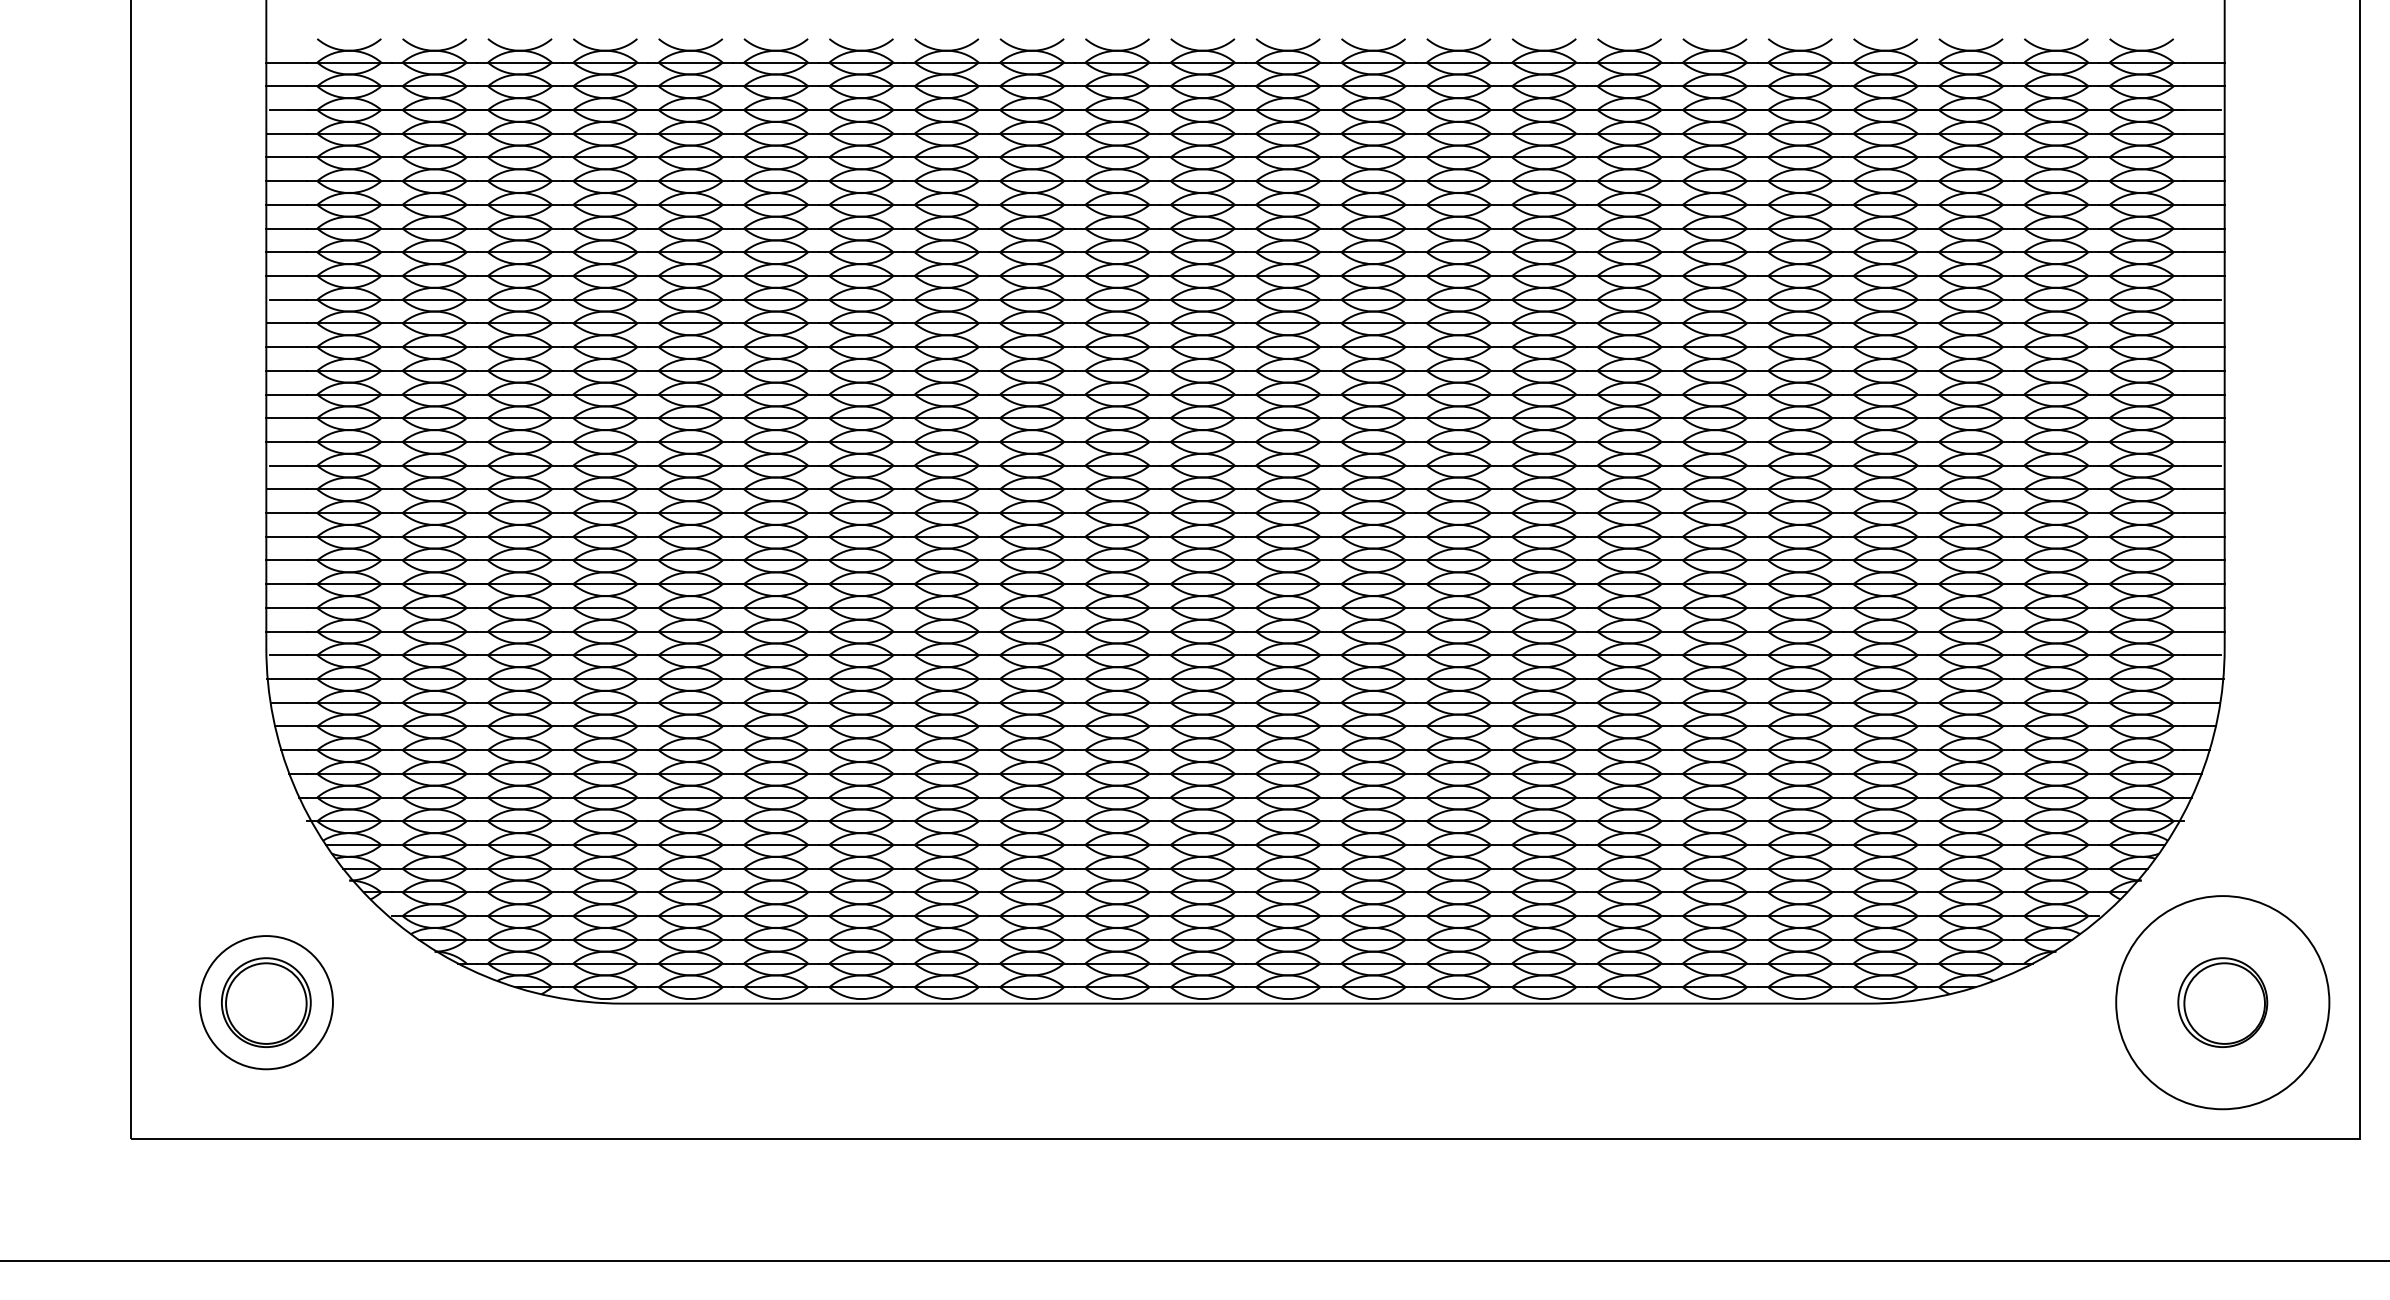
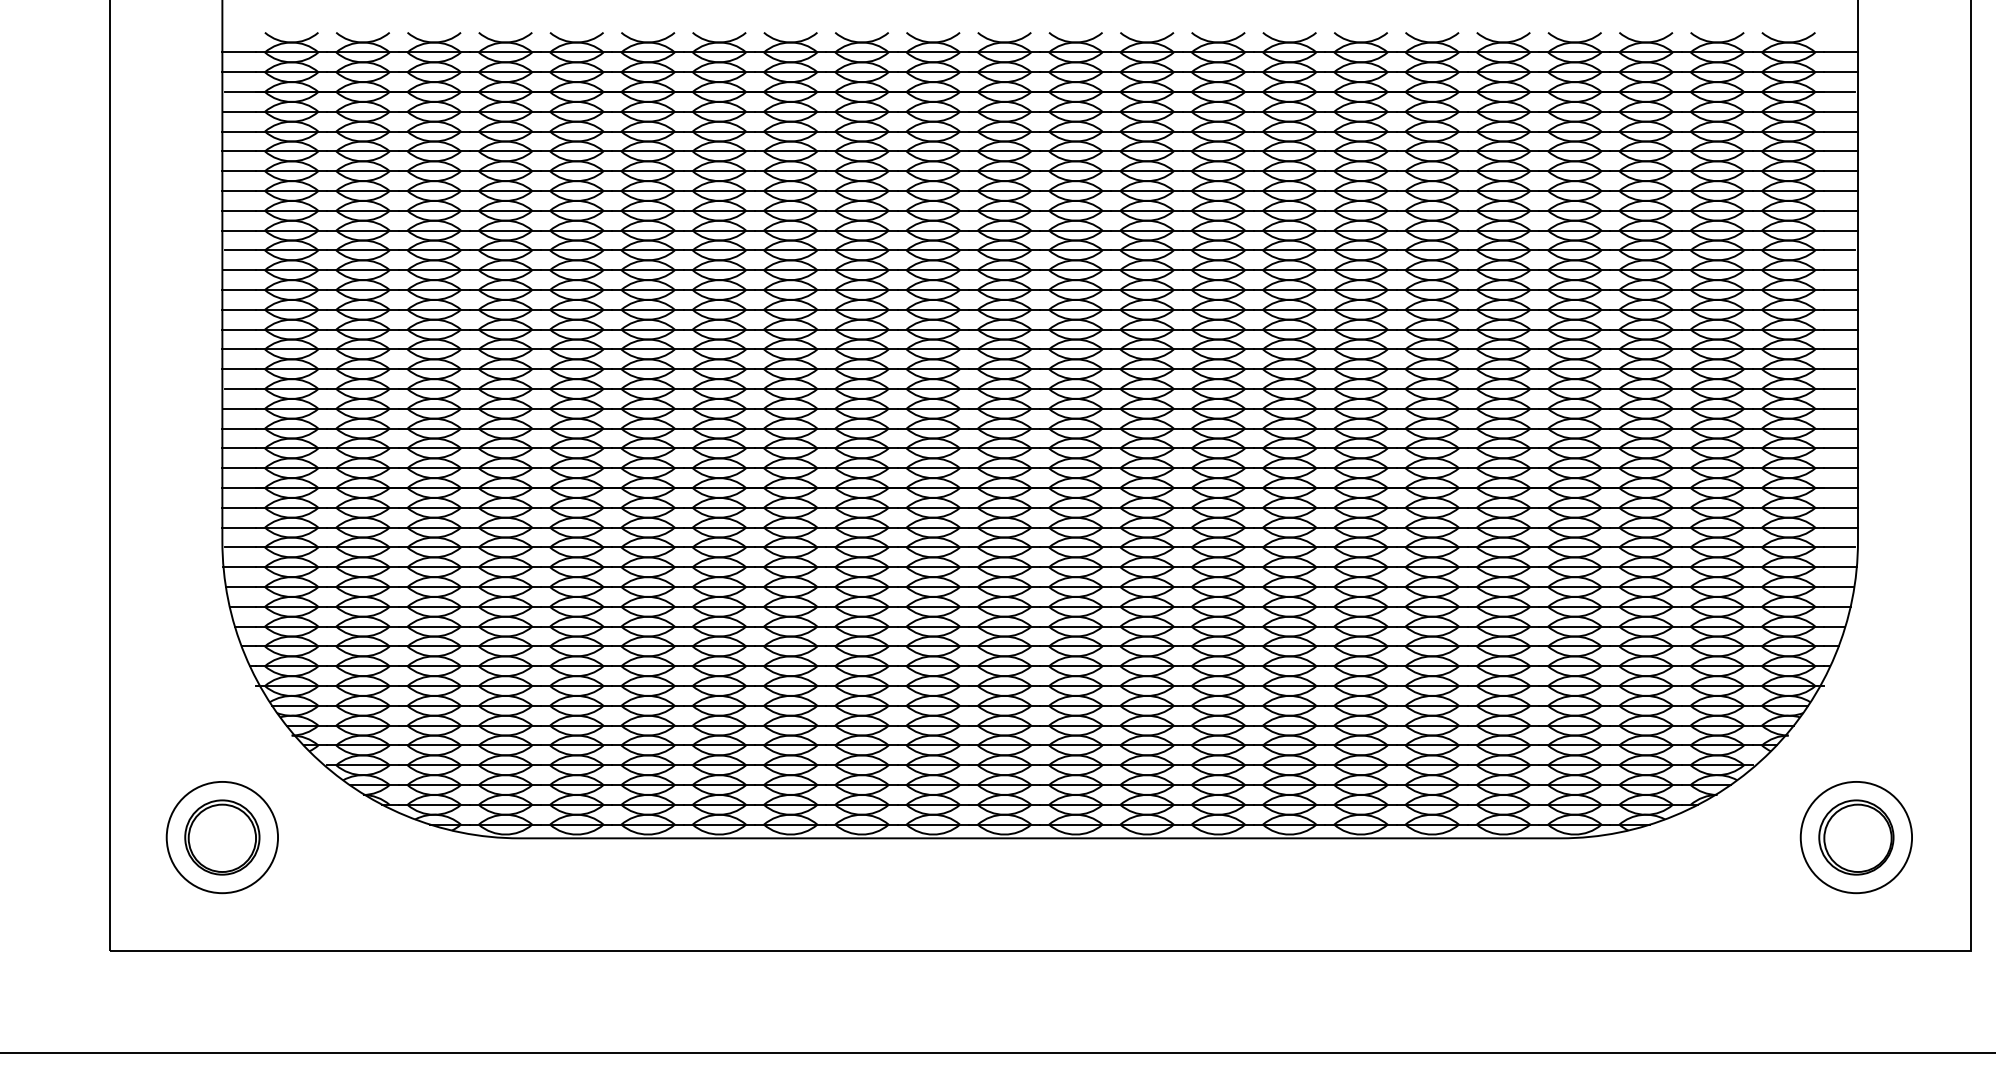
circle: (2222, 1002) -> (1856, 837), size x0.62

